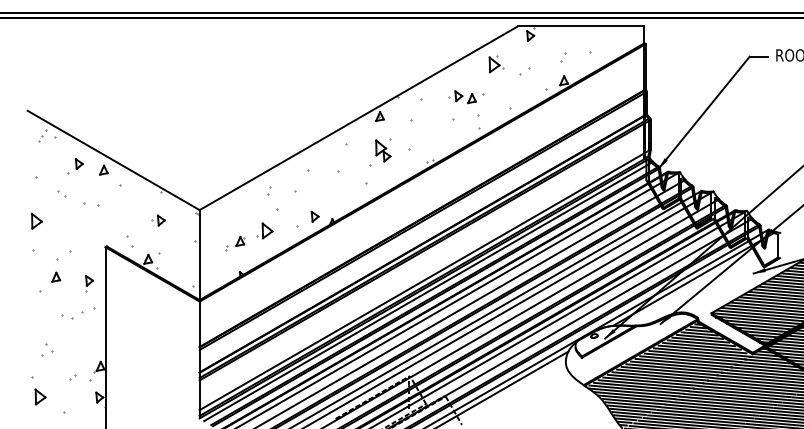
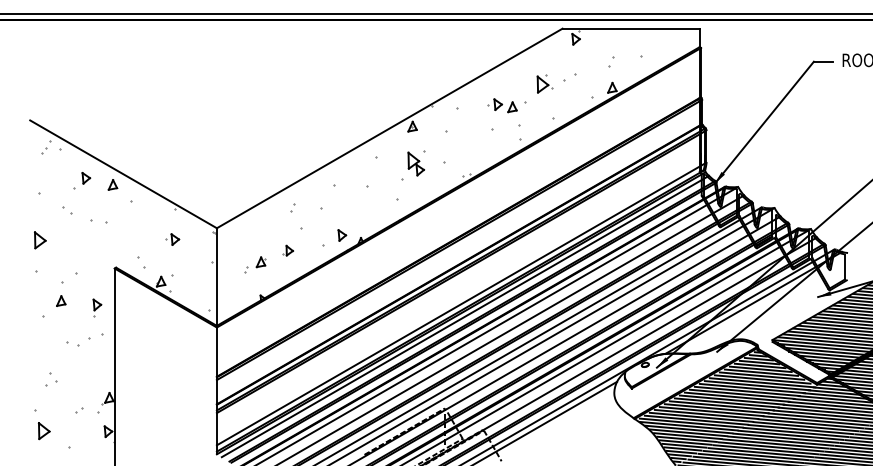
part: (495, 63) -> (544, 83), moved
part: (265, 230) -> (288, 250), size x0.6

